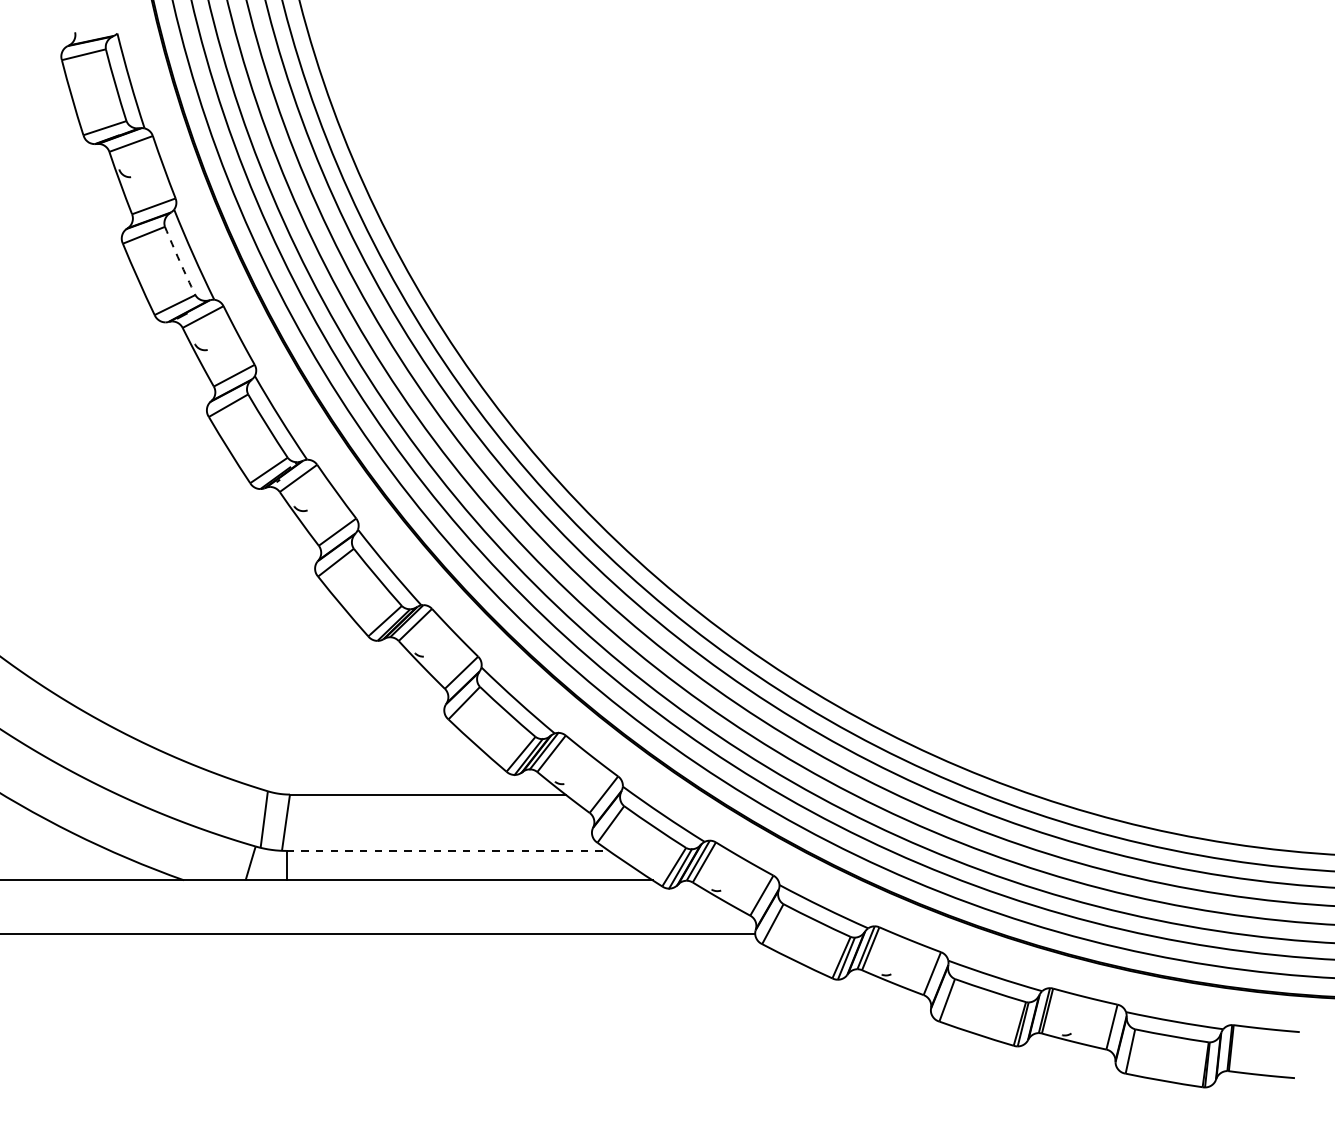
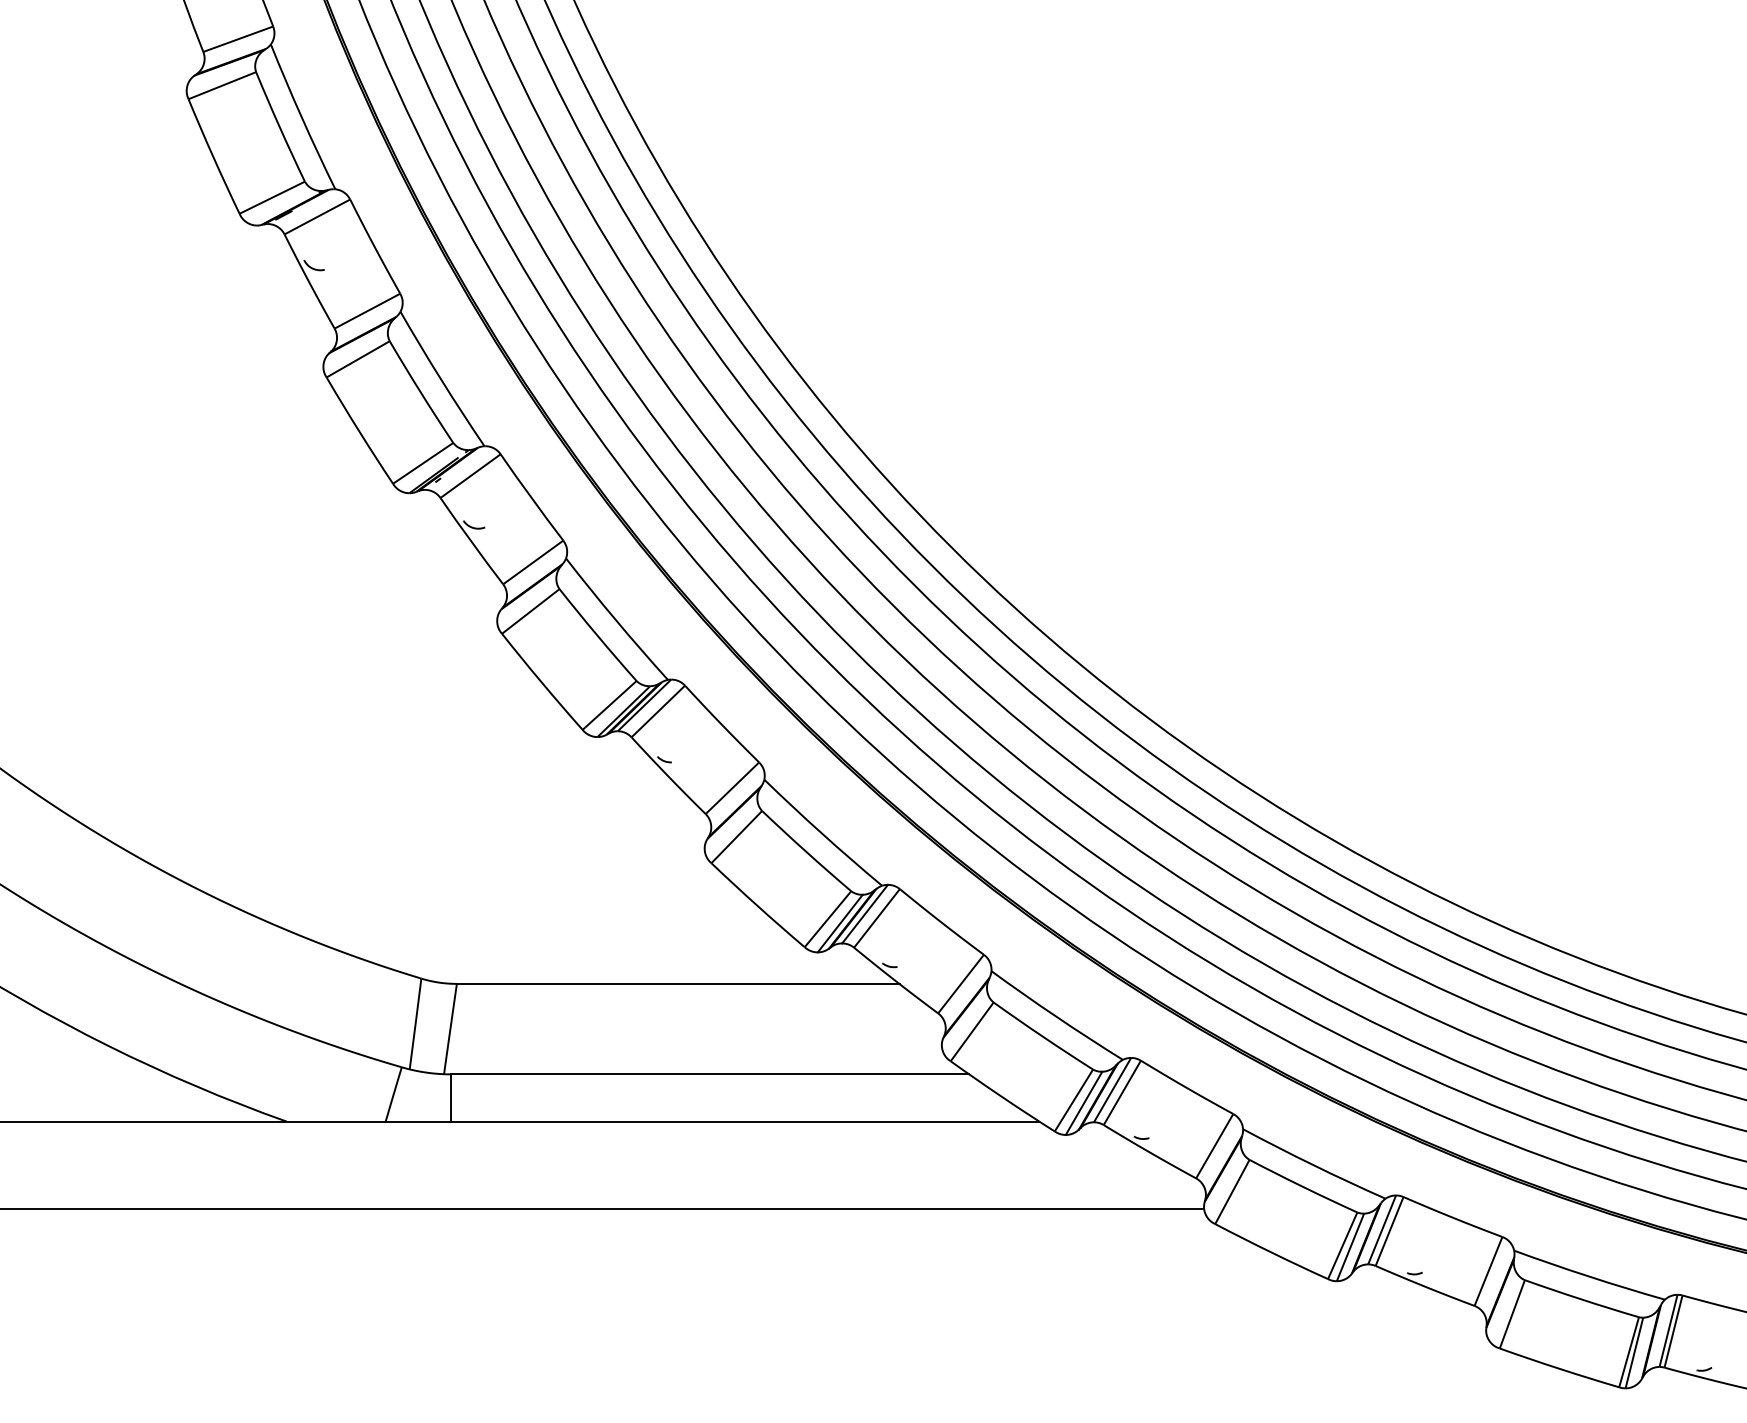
arc: (179, 261) -> (279, 127), dashed -> solid
line: (448, 850) -> (711, 1073), dashed -> solid

